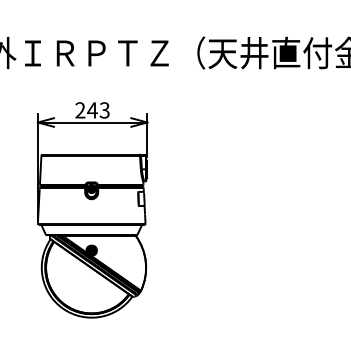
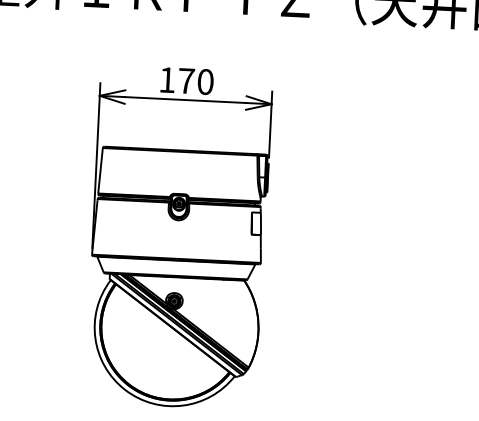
text: (92, 110) -> (186, 81), 243 -> 170

